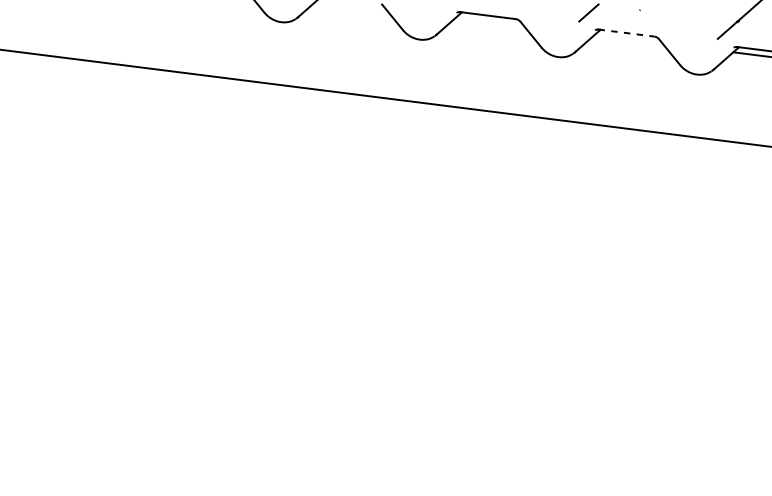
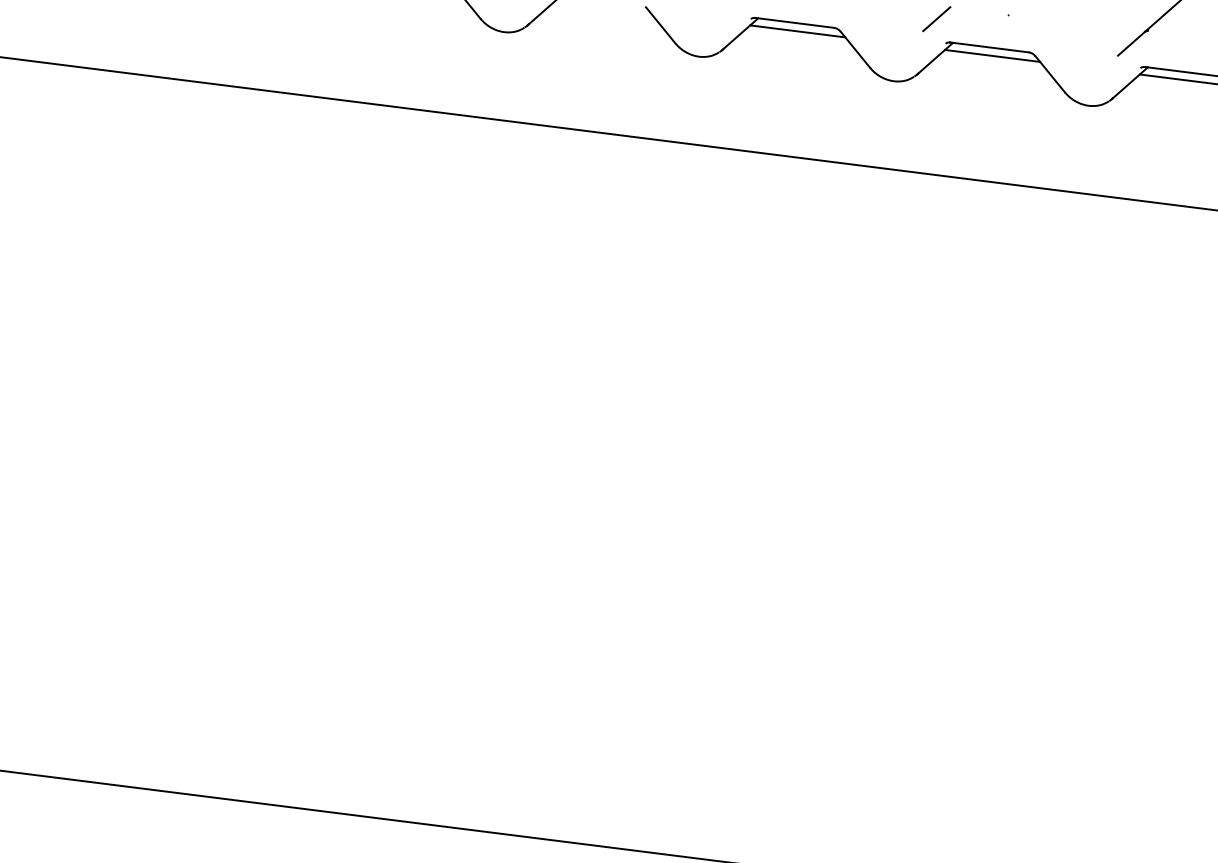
line: (489, 21) -> (797, 31), added
line: (626, 33) -> (989, 47), dashed -> solid
line: (628, 38) -> (992, 55), added

